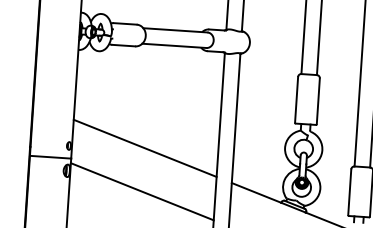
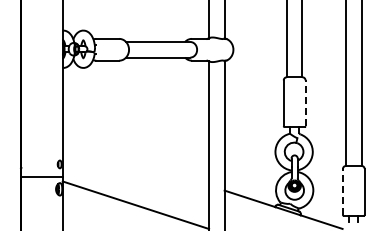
line: (318, 101) -> (305, 103), solid -> dashed
line: (144, 148) -> (135, 161), removed
line: (349, 192) -> (342, 192), solid -> dashed

